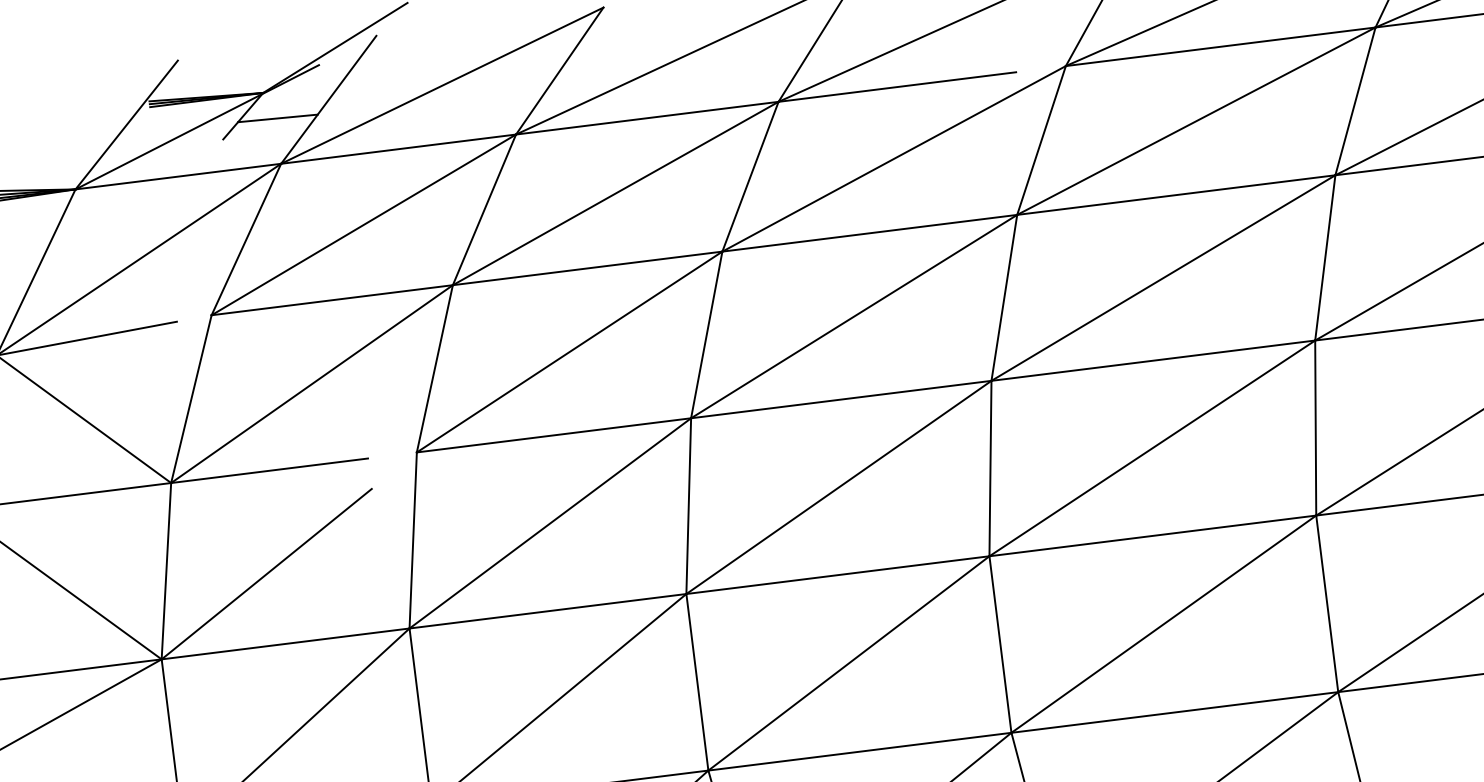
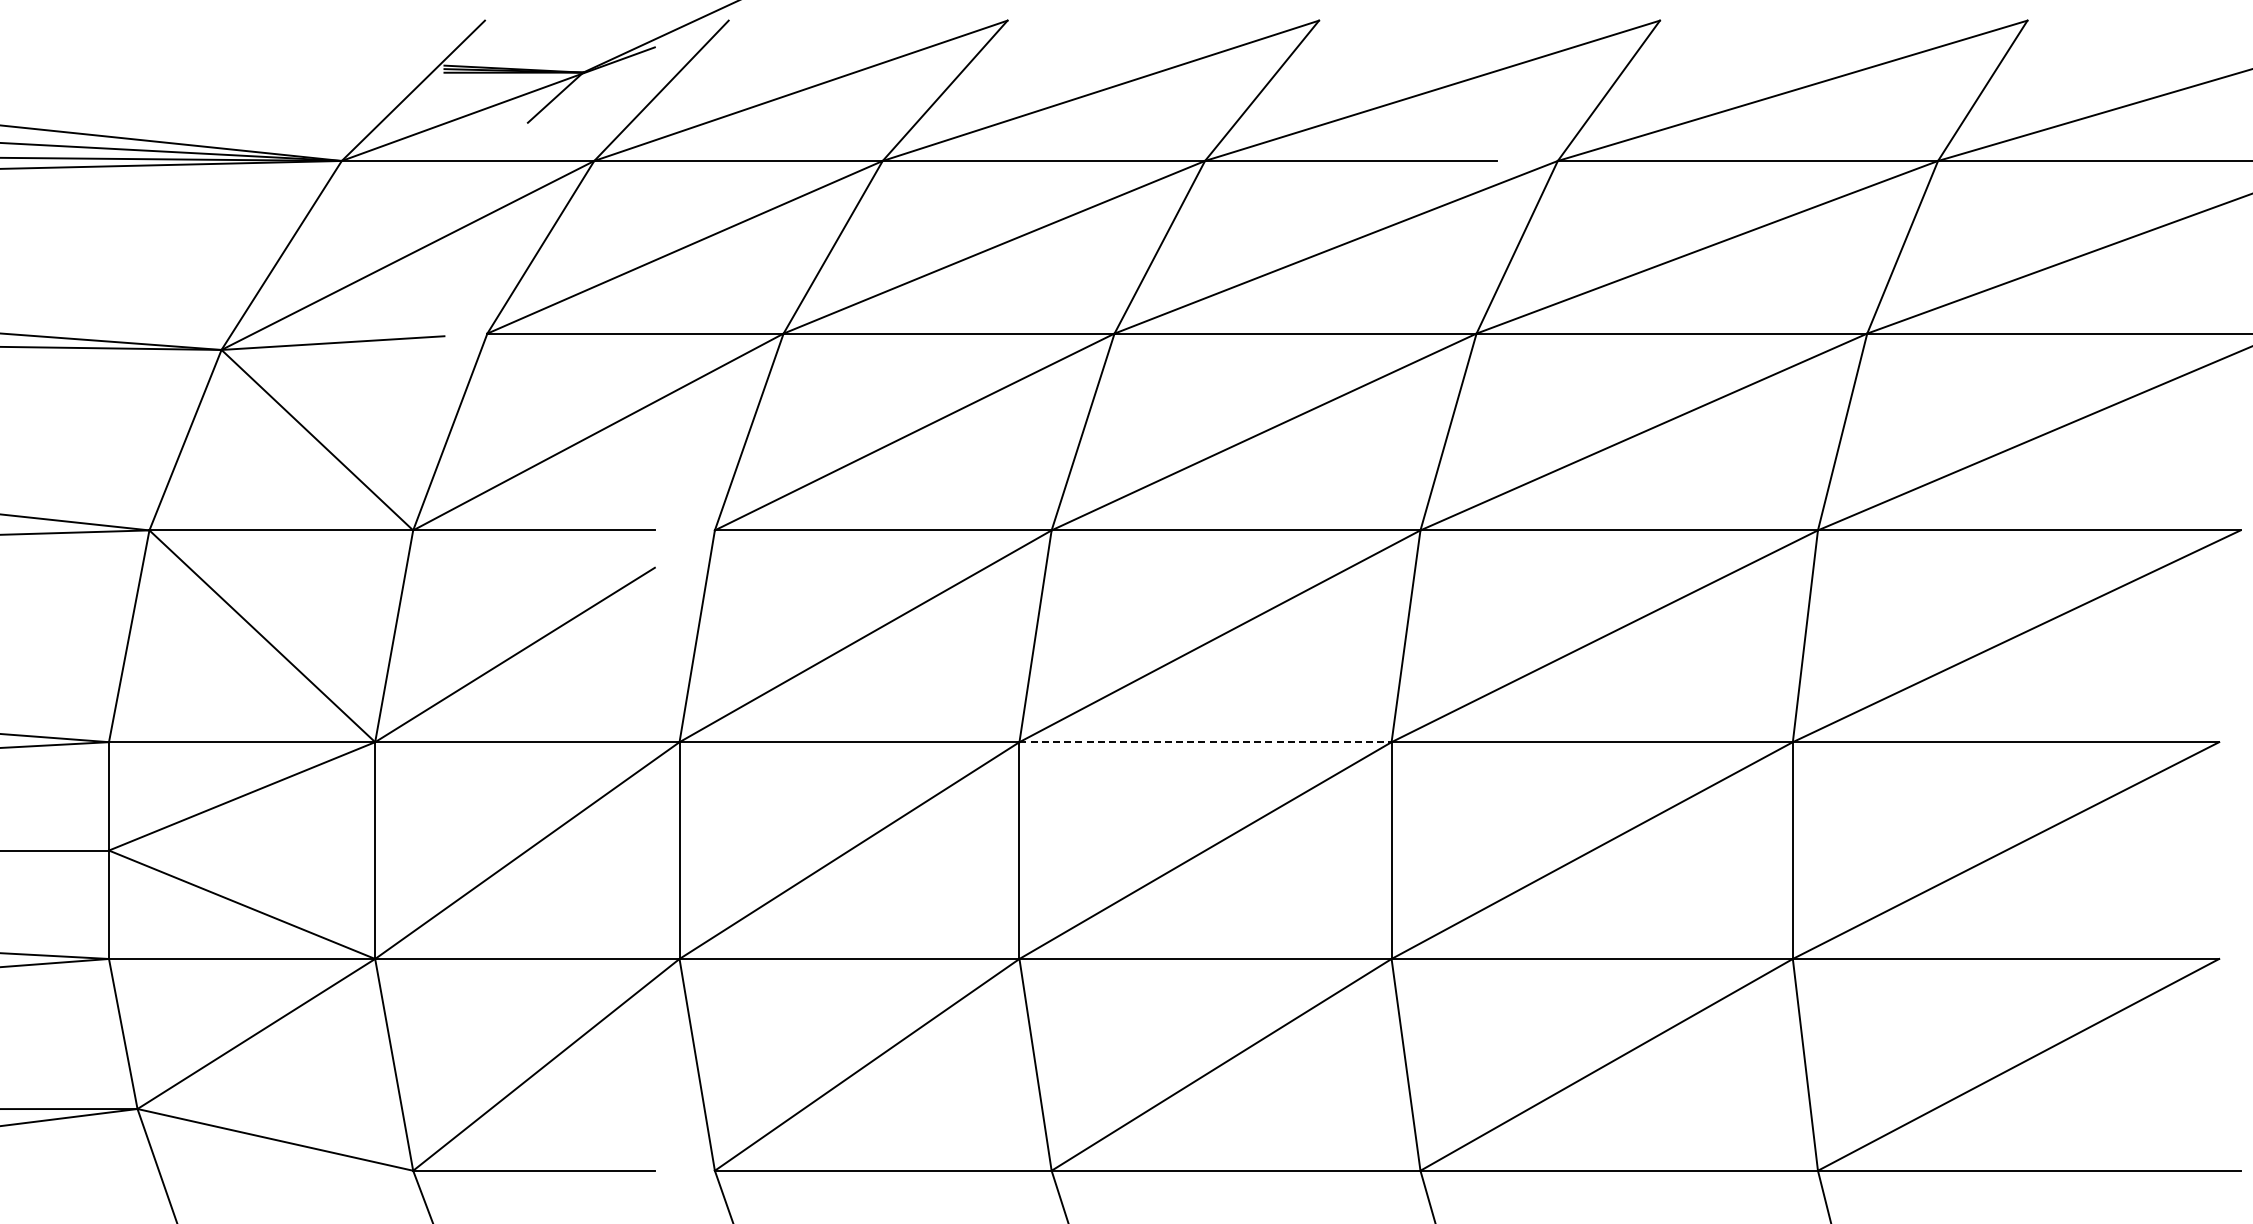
line: (277, 118) -> (596, 105), removed
line: (838, 575) -> (1206, 742), solid -> dashed

